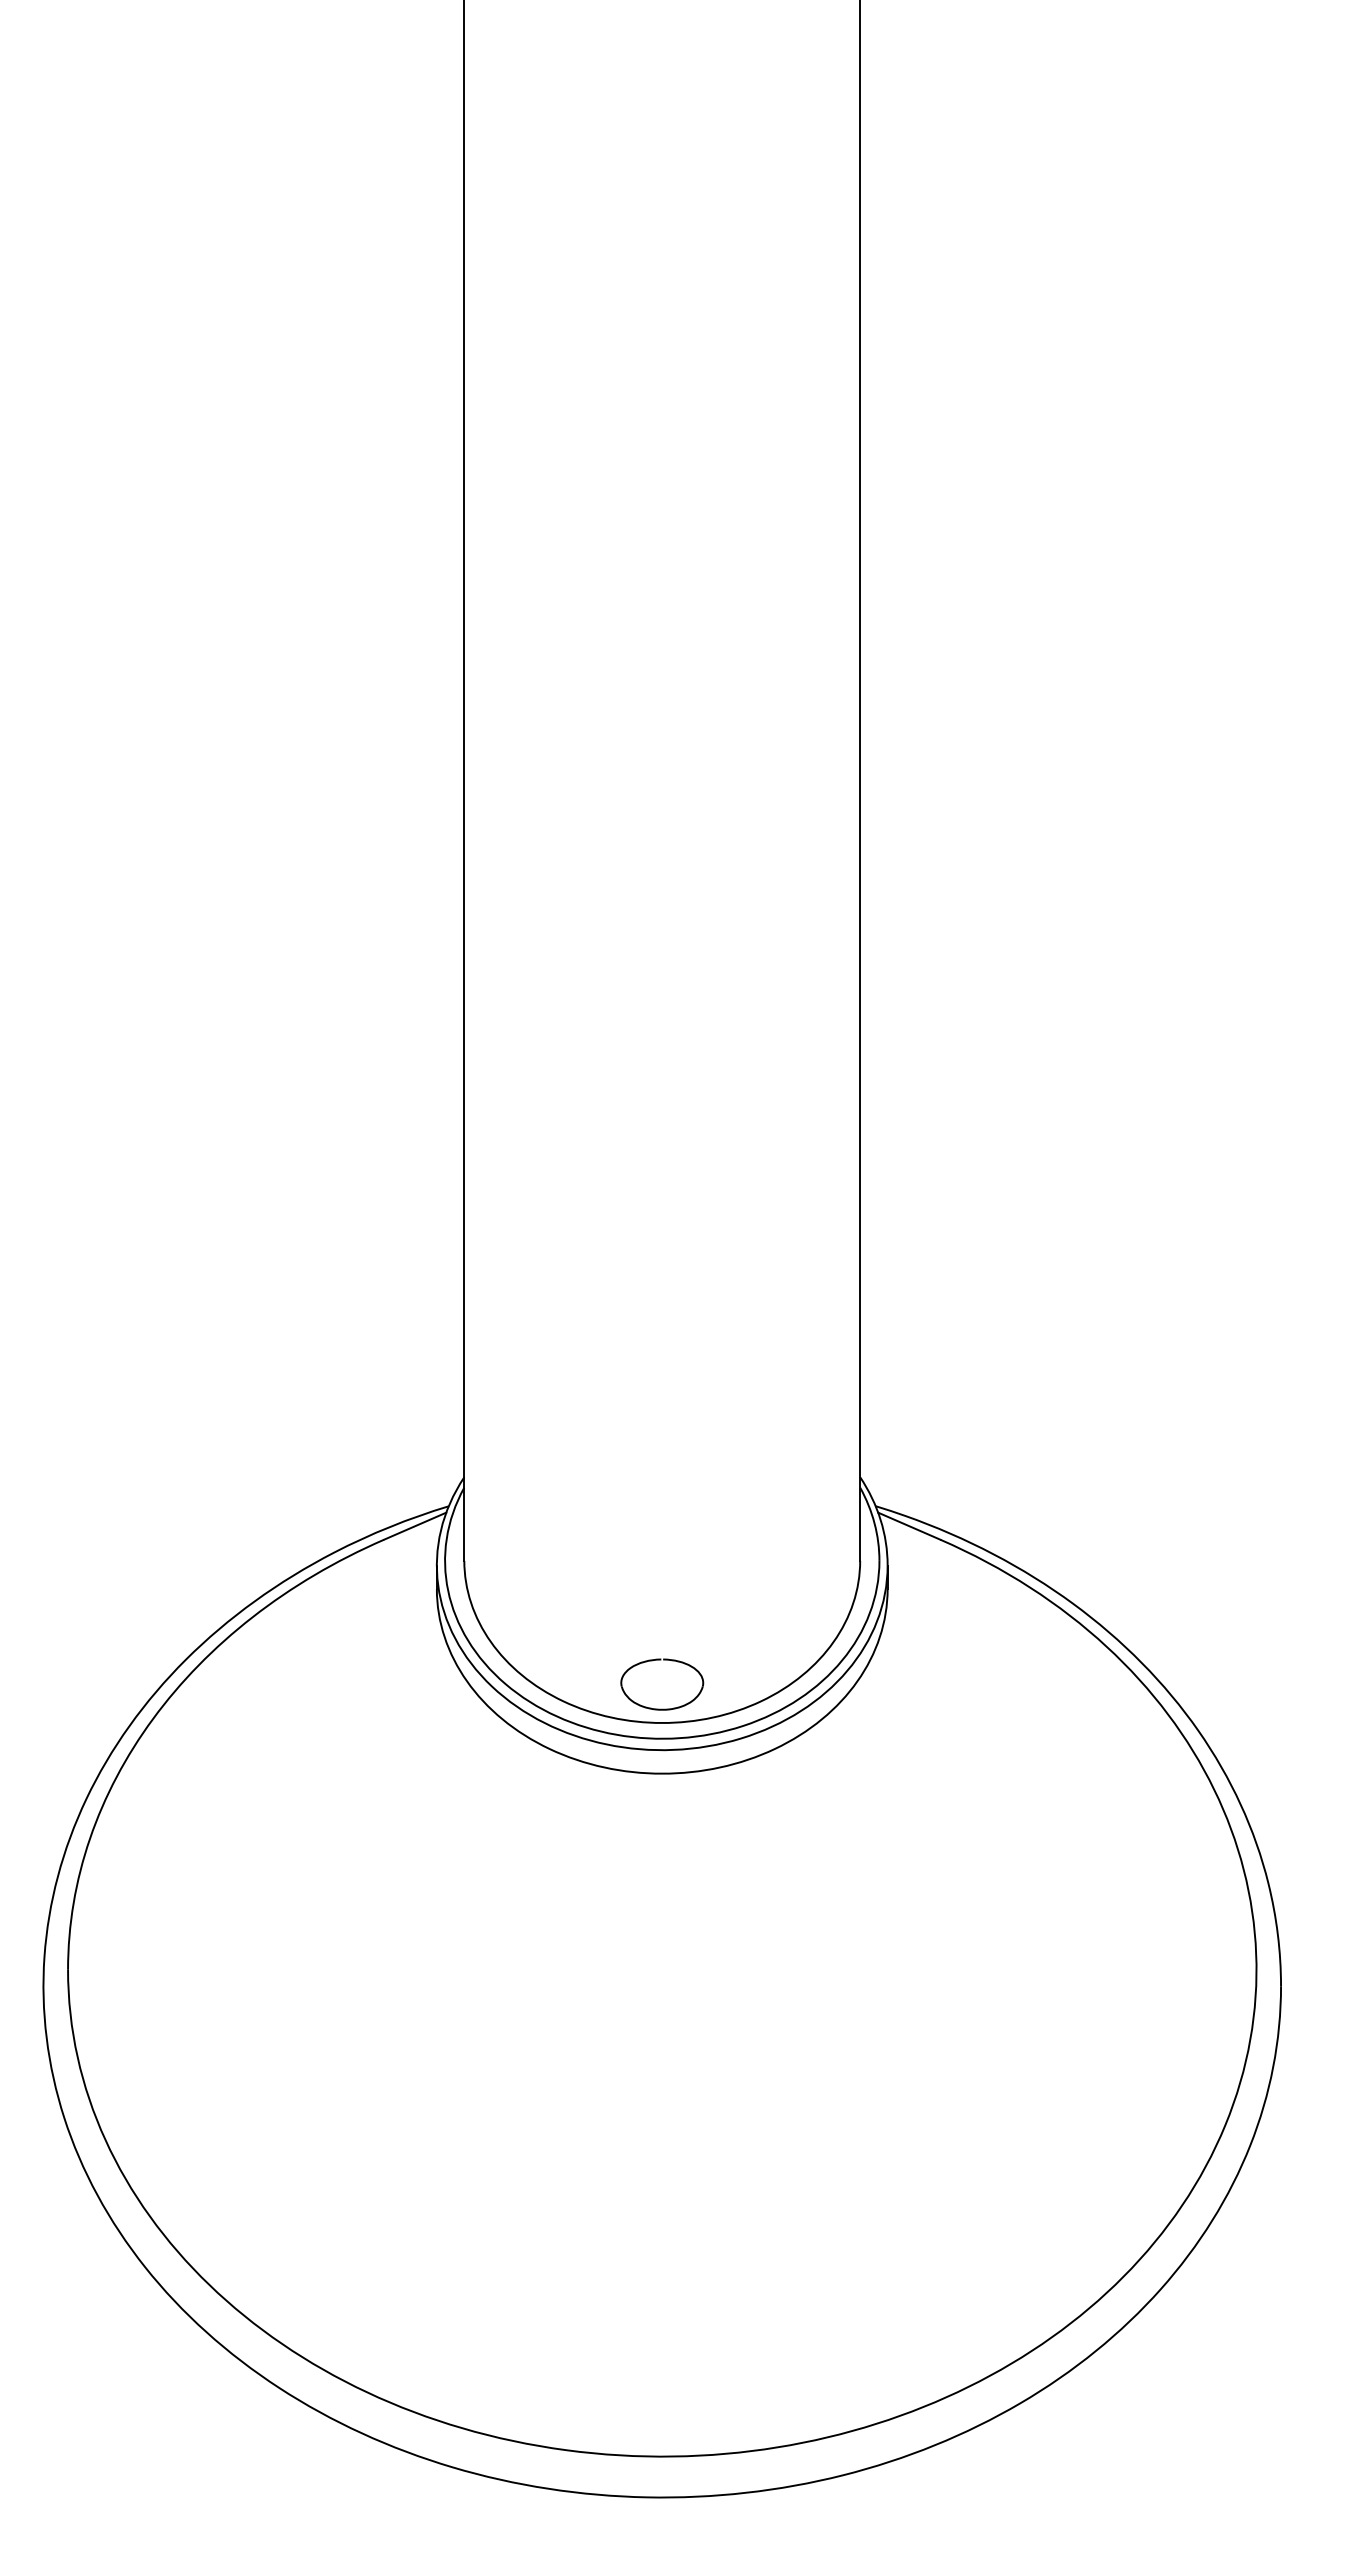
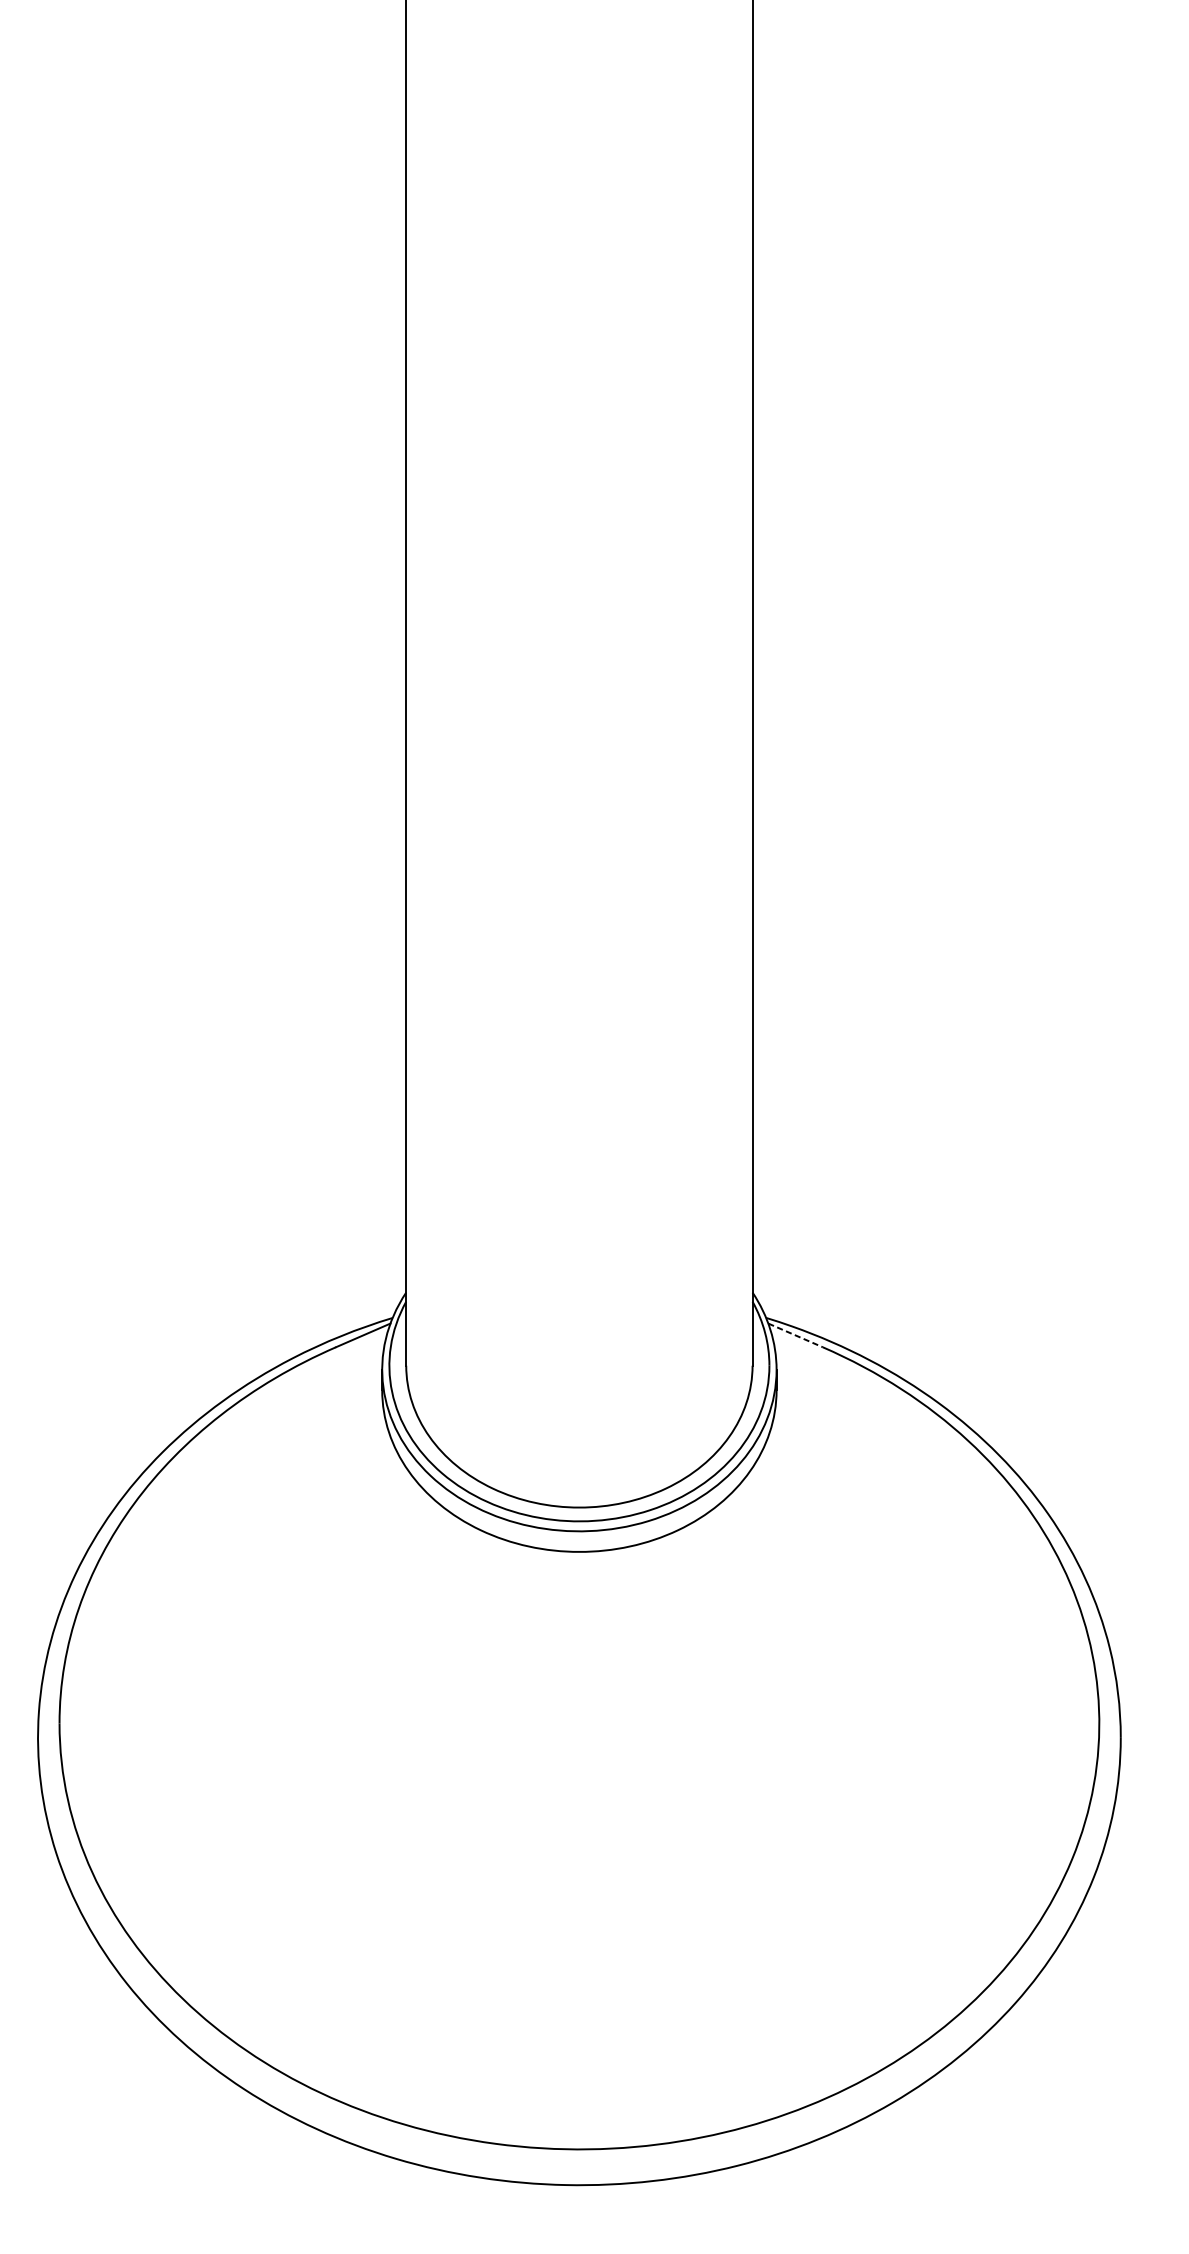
line: (909, 1526) -> (795, 1335), solid -> dashed
part: (662, 1708) -> (579, 1494), removed

